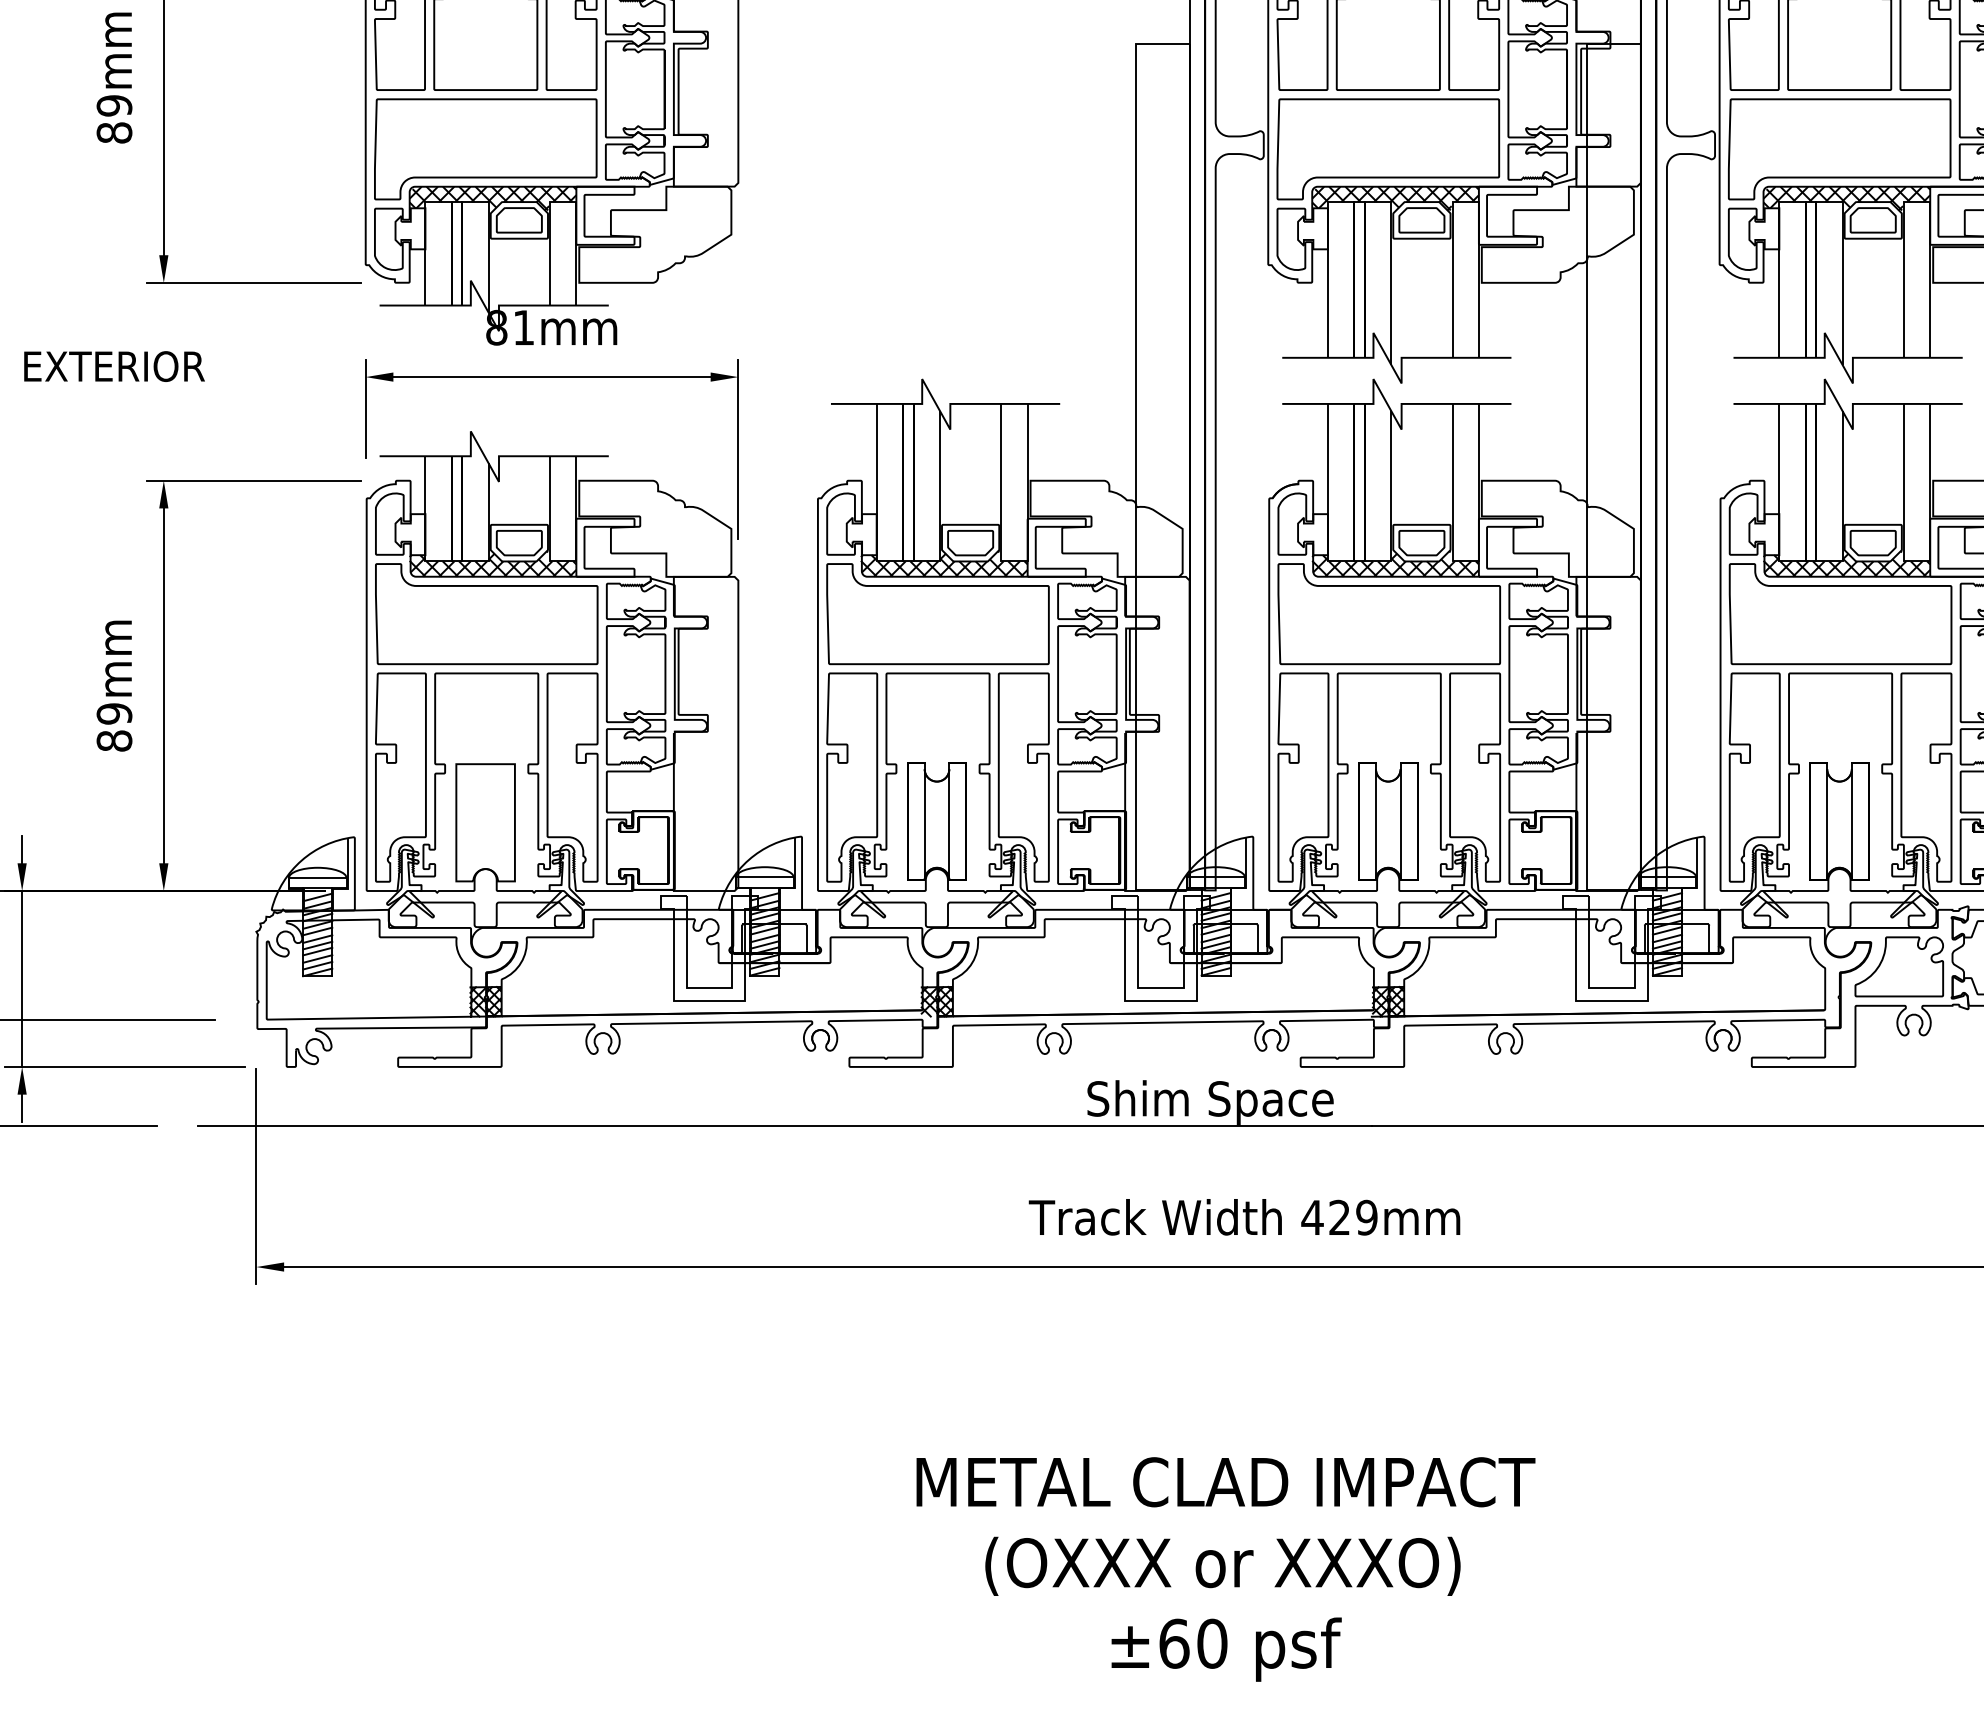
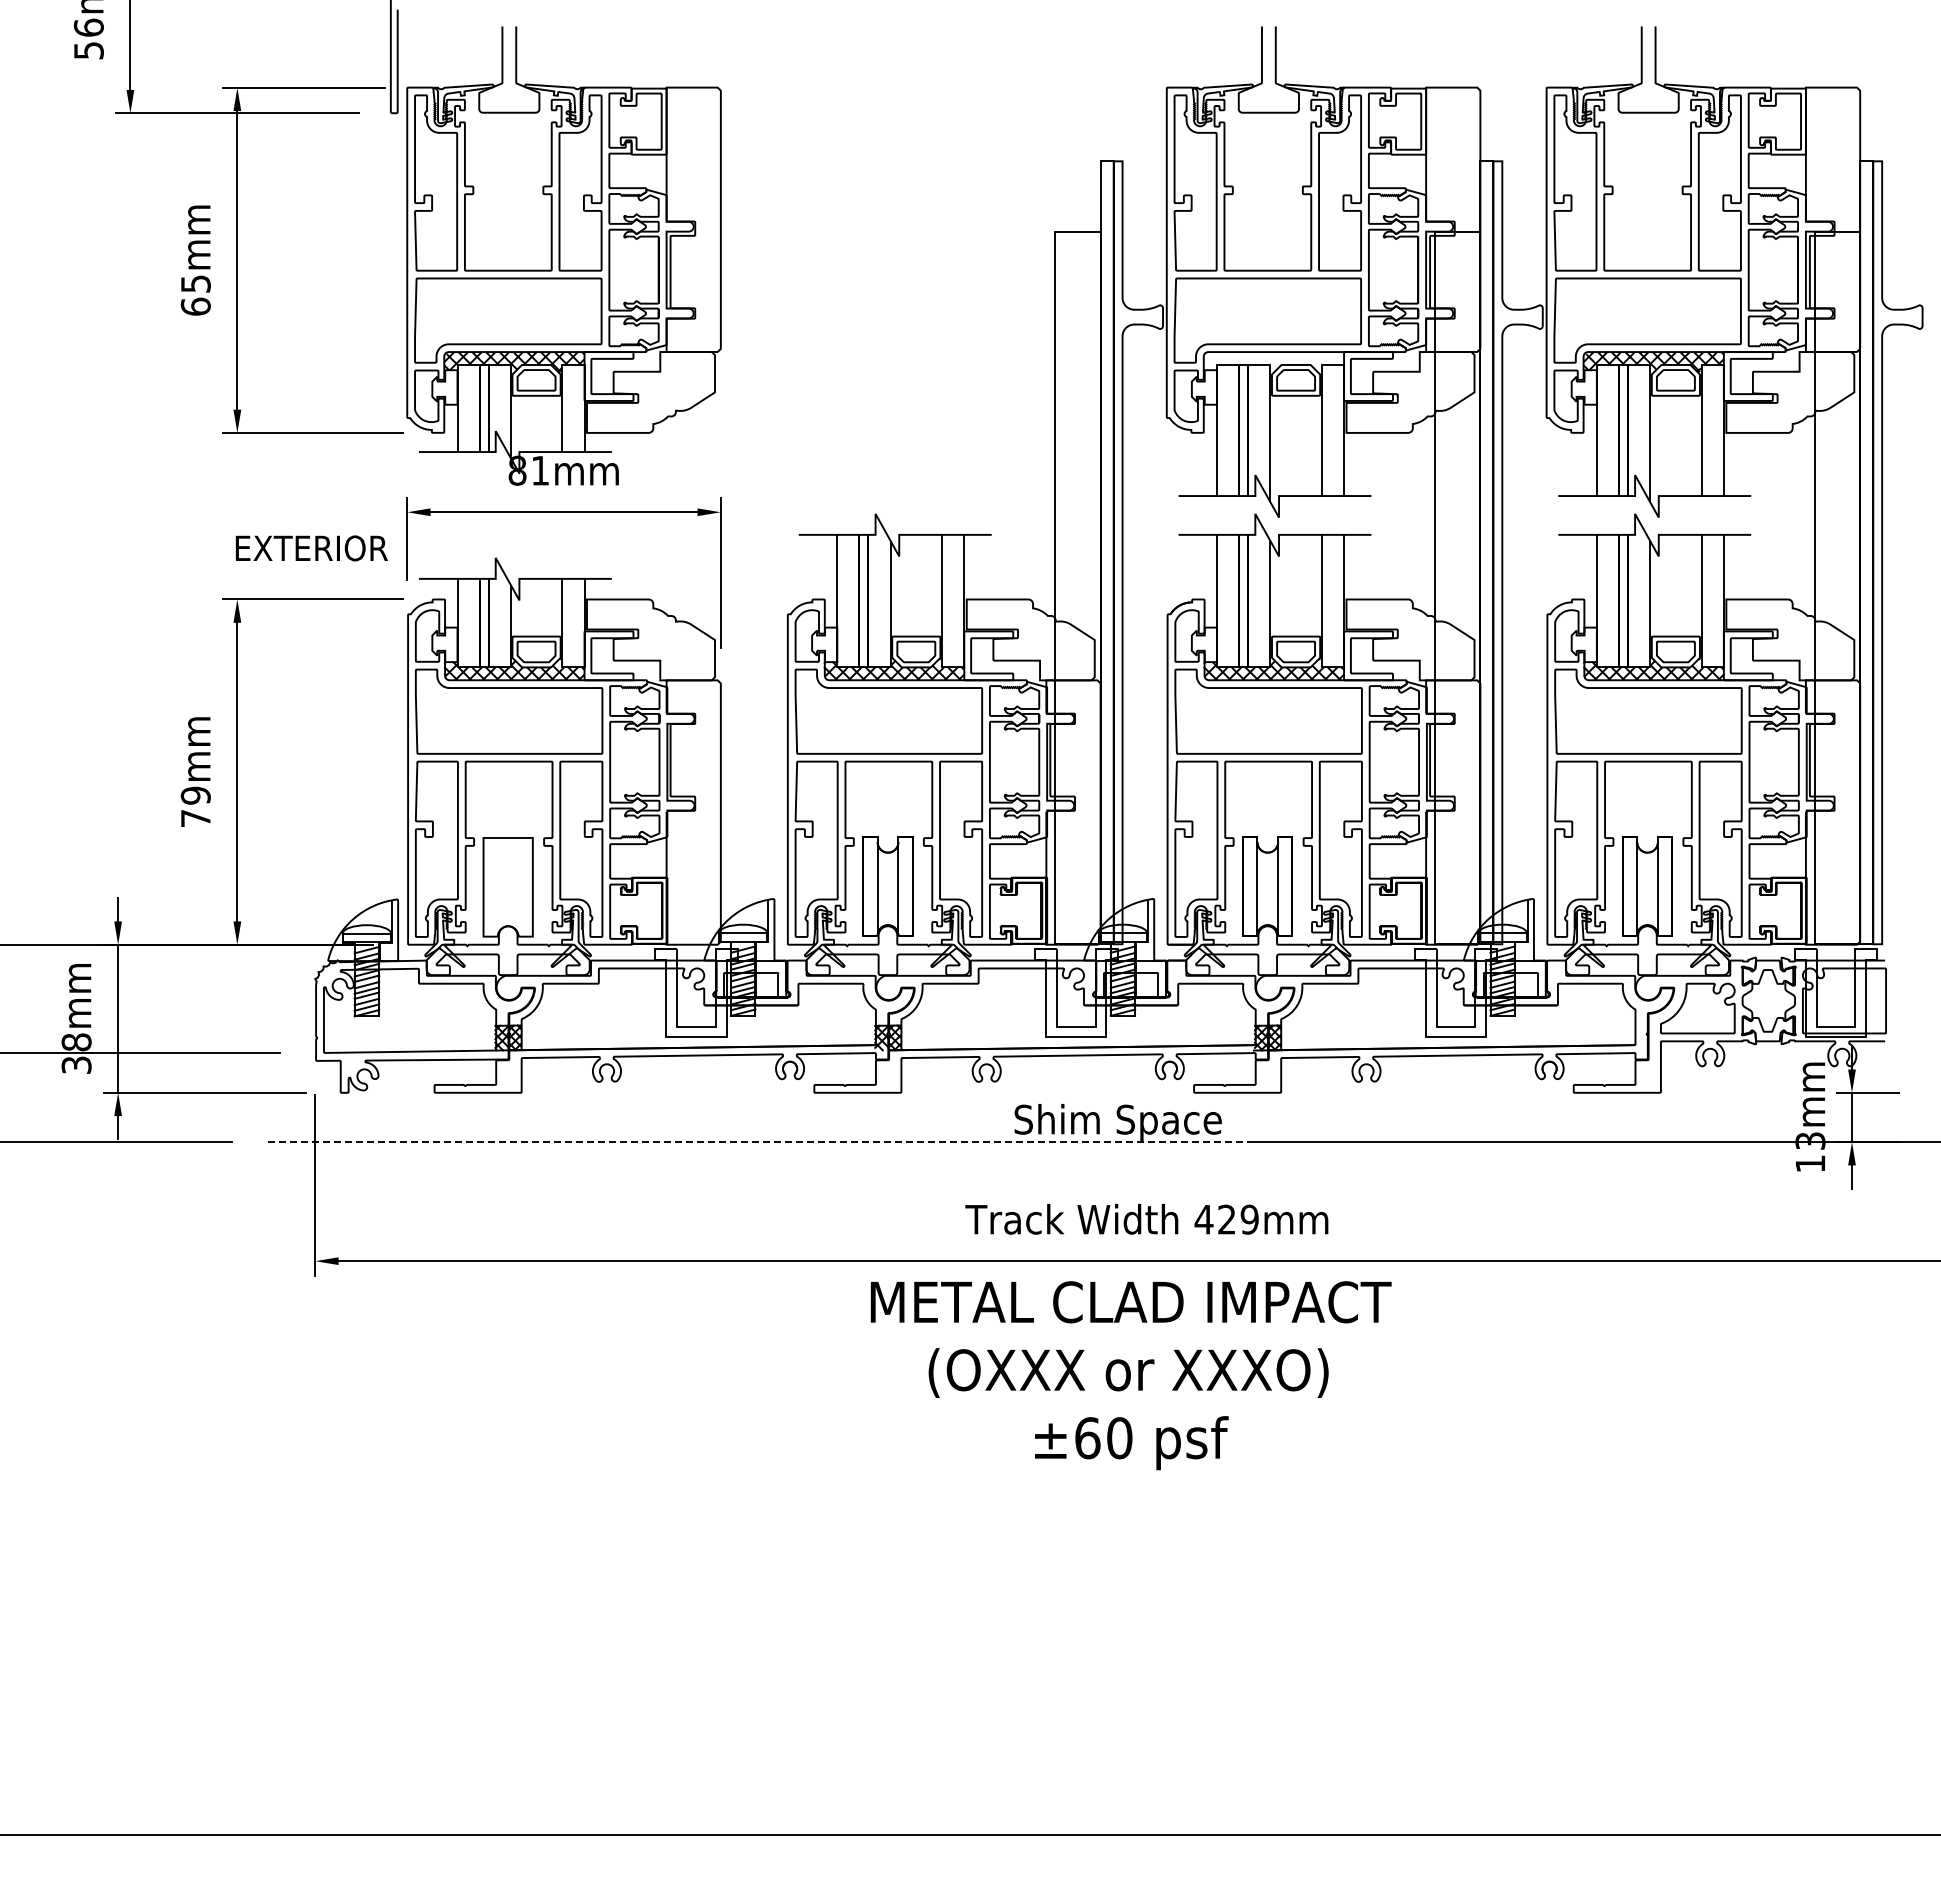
text: (114, 119) -> (195, 295), 89mm -> 65mm
hatch: (1395, 199) -> (1273, 362), removed
text: (114, 366) -> (311, 548), moved
text: (114, 741) -> (195, 818), 89mm -> 79mm
line: (785, 1126) -> (760, 1142), solid -> dashed
text: (1225, 1569) -> (1130, 1375), moved

